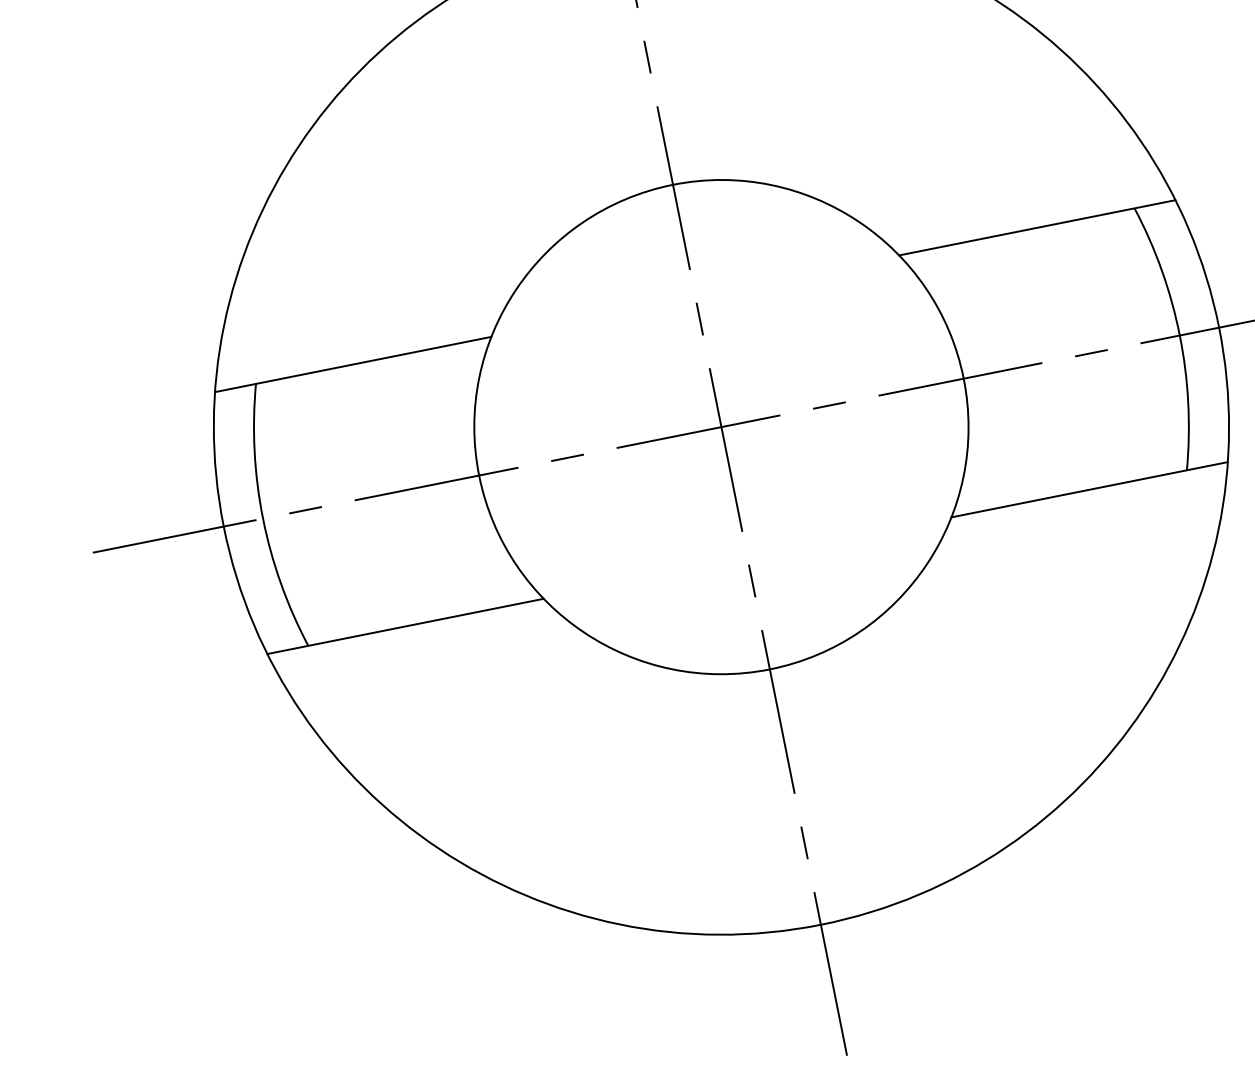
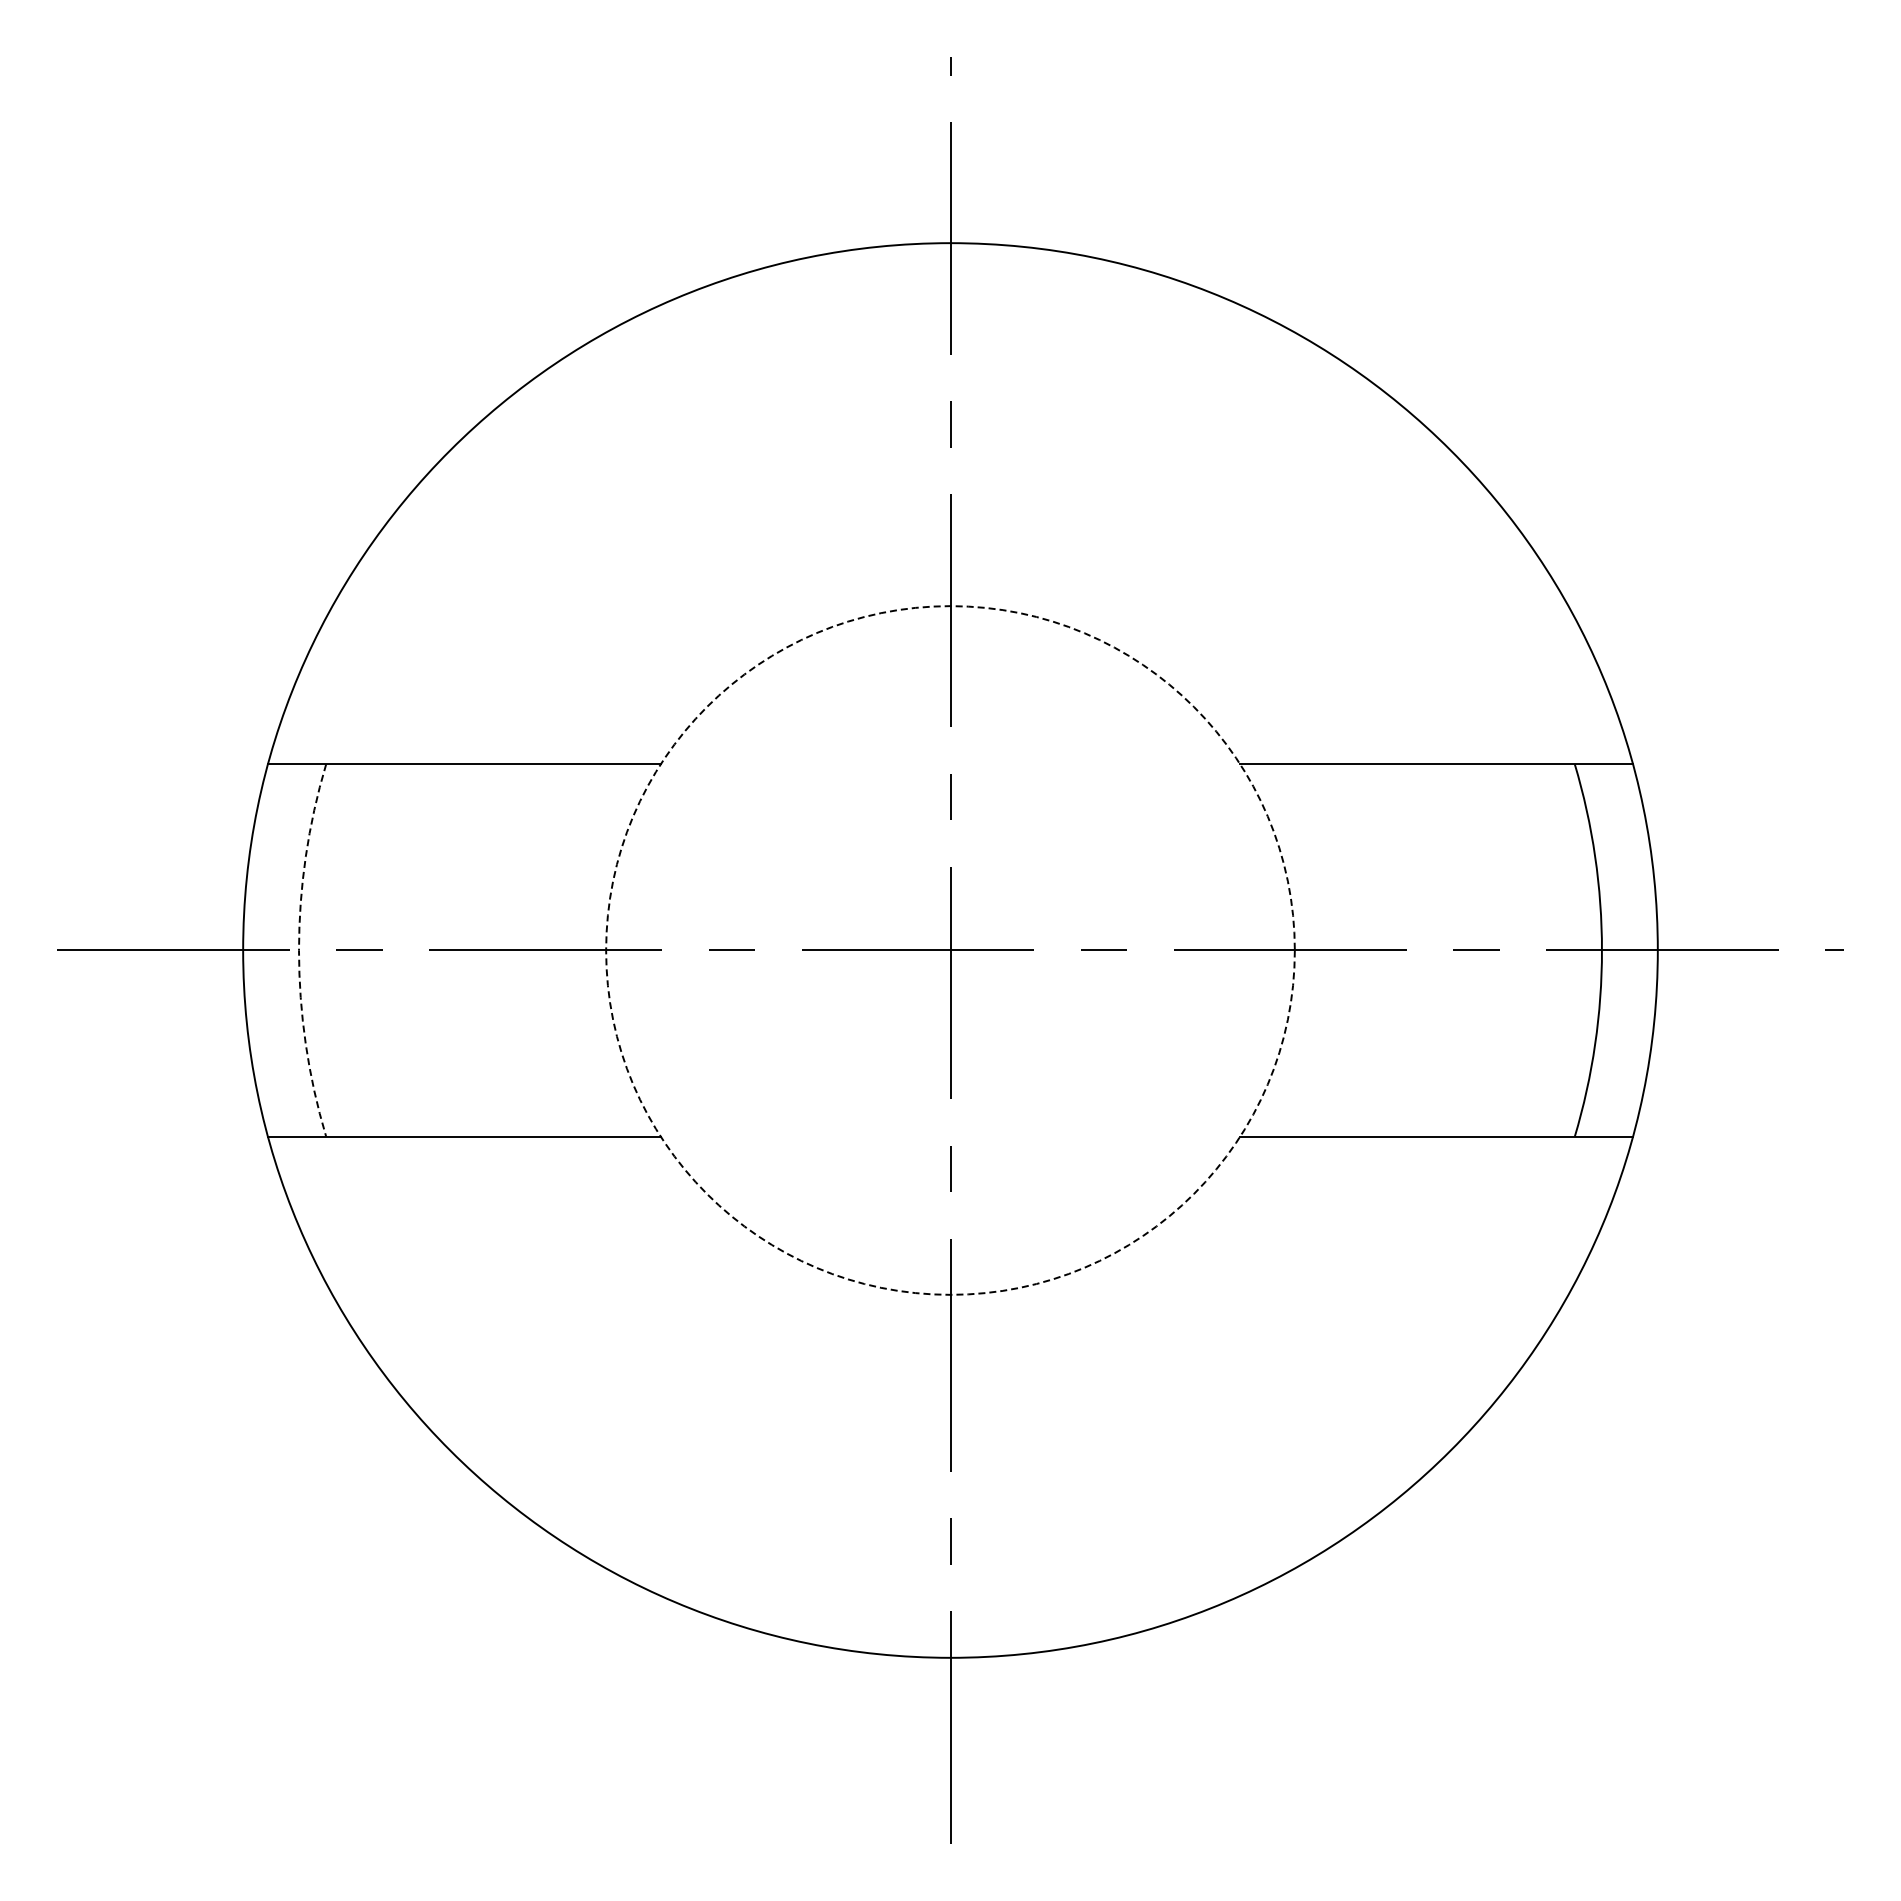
circle: (721, 427) -> (950, 950), solid -> dashed
arc: (263, 518) -> (299, 950), solid -> dashed

